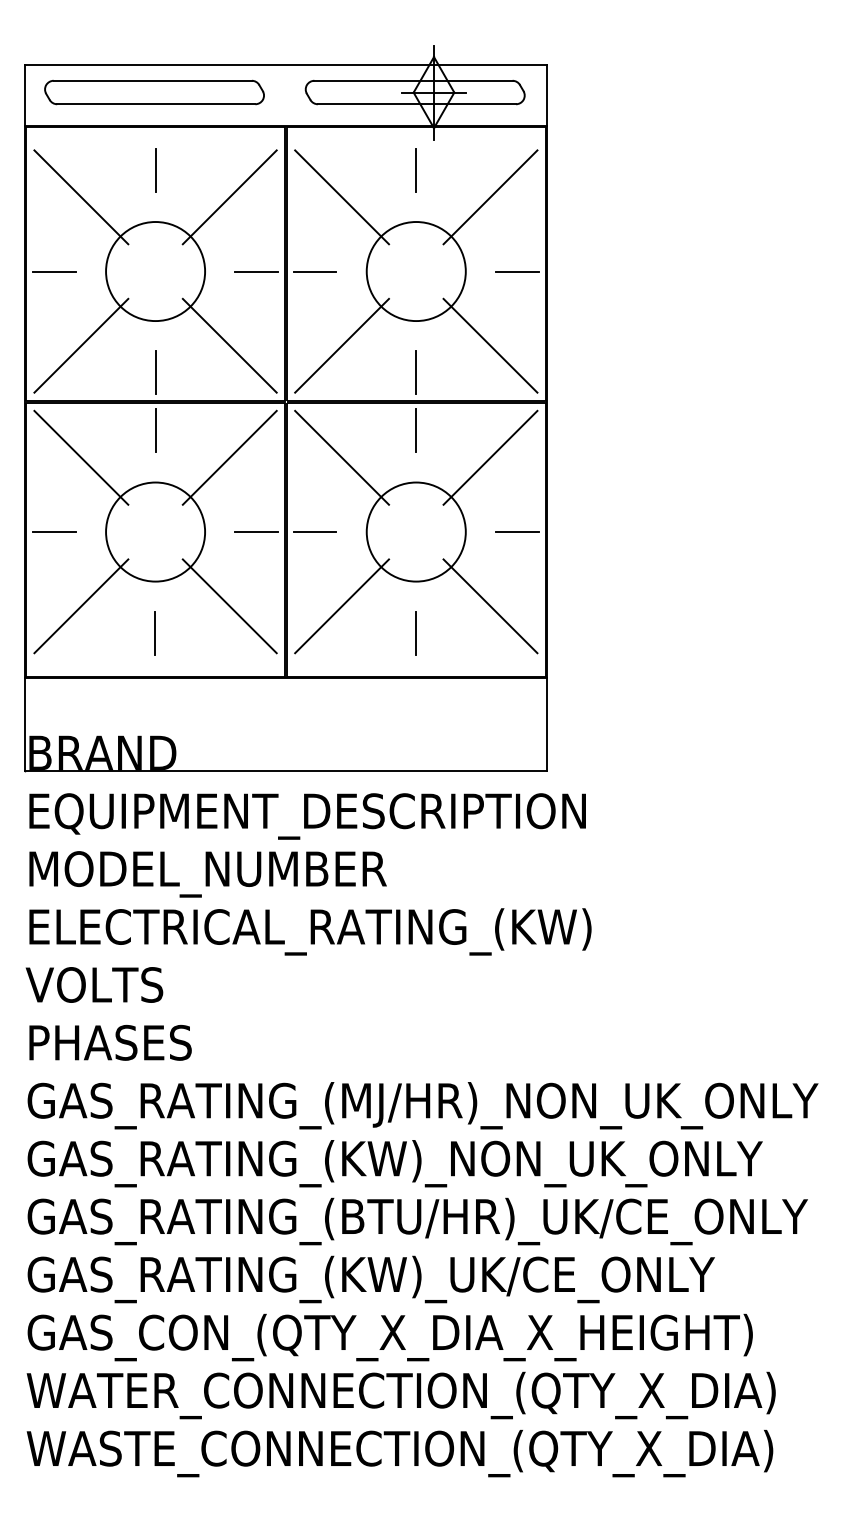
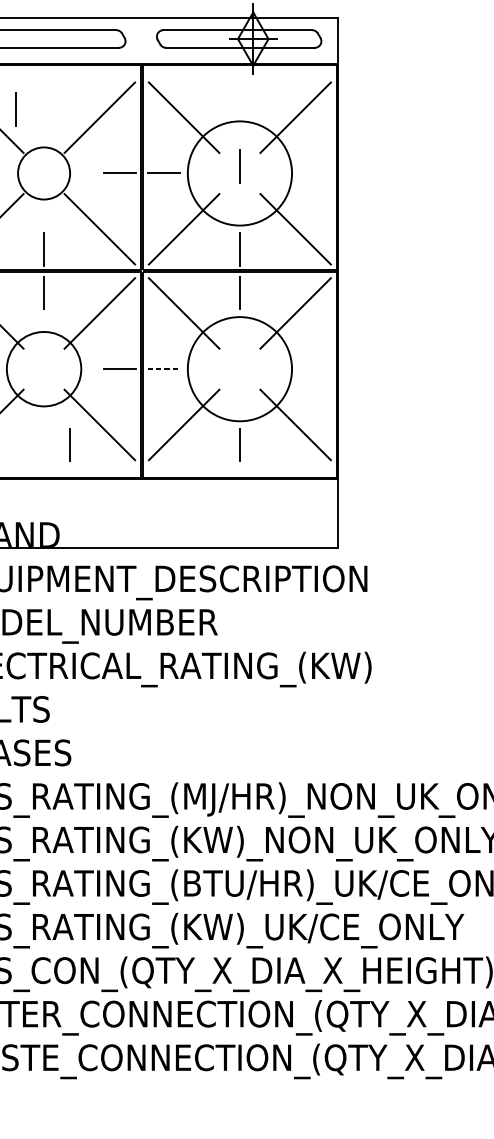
line: (155, 170) -> (15, 109), moved
line: (415, 170) -> (239, 166), moved
circle: (155, 271) -> (44, 173), size x0.7
circle: (415, 271) -> (239, 173), size x1.4
line: (517, 271) -> (315, 173), removed
circle: (415, 531) -> (239, 368), size x1.4
line: (315, 532) -> (164, 369), solid -> dashed
line: (517, 532) -> (315, 369), removed
line: (154, 633) -> (69, 445), moved

